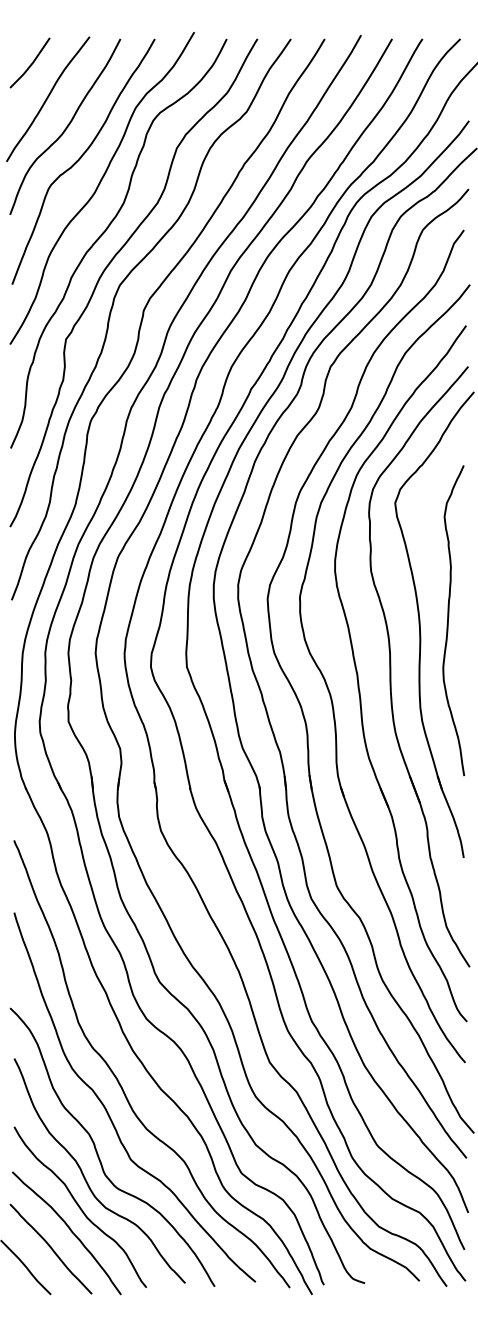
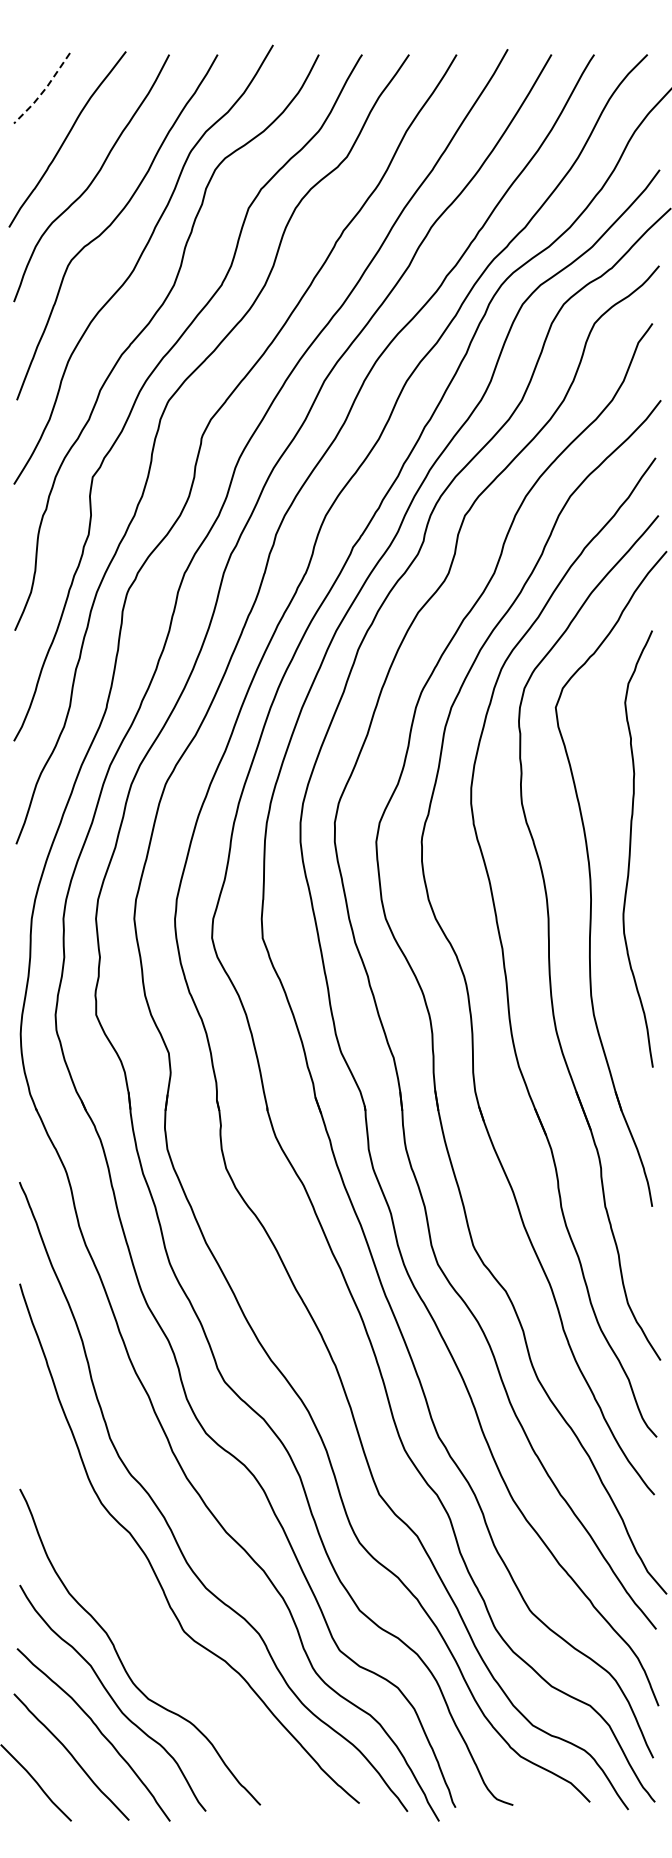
line: (31, 64) -> (44, 90), solid -> dashed
curve: (449, 618) -> (631, 846), moved
curve: (97, 1152) -> (137, 1621), removed

